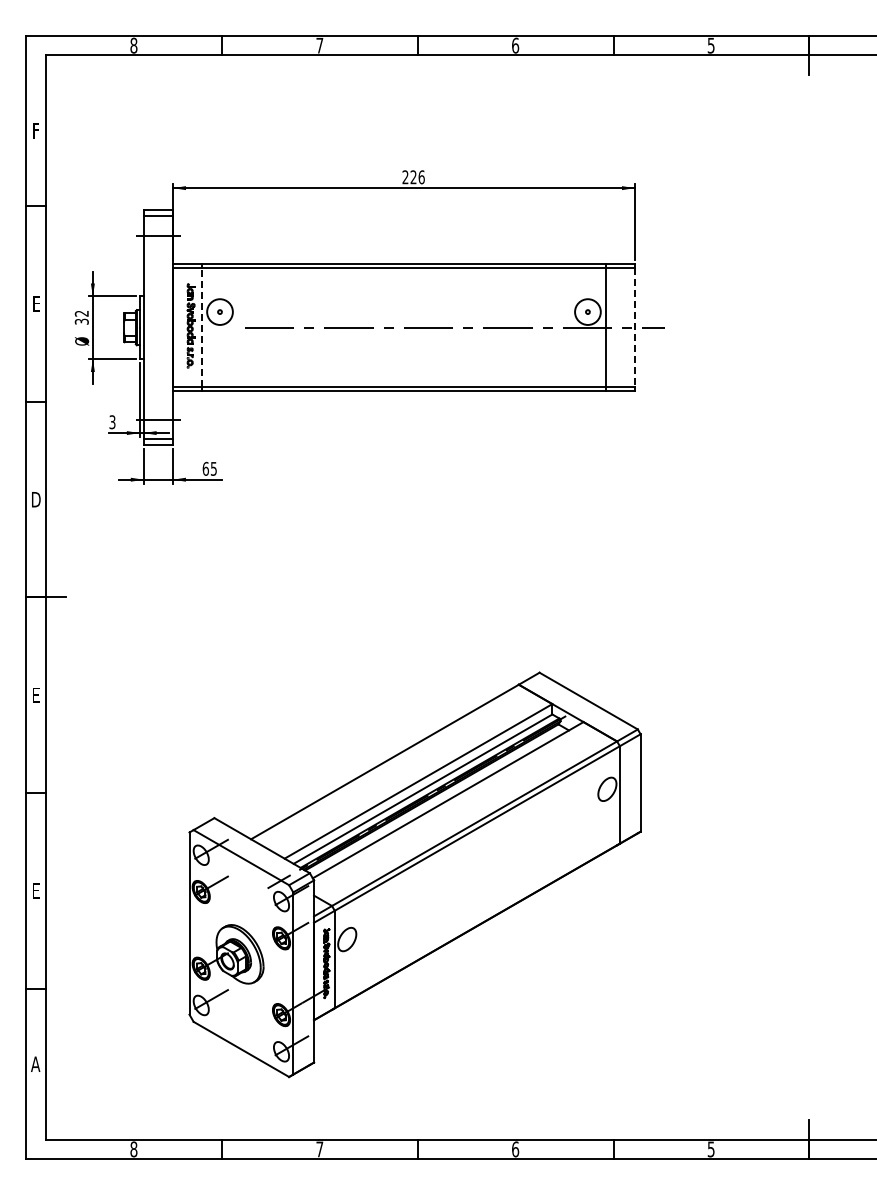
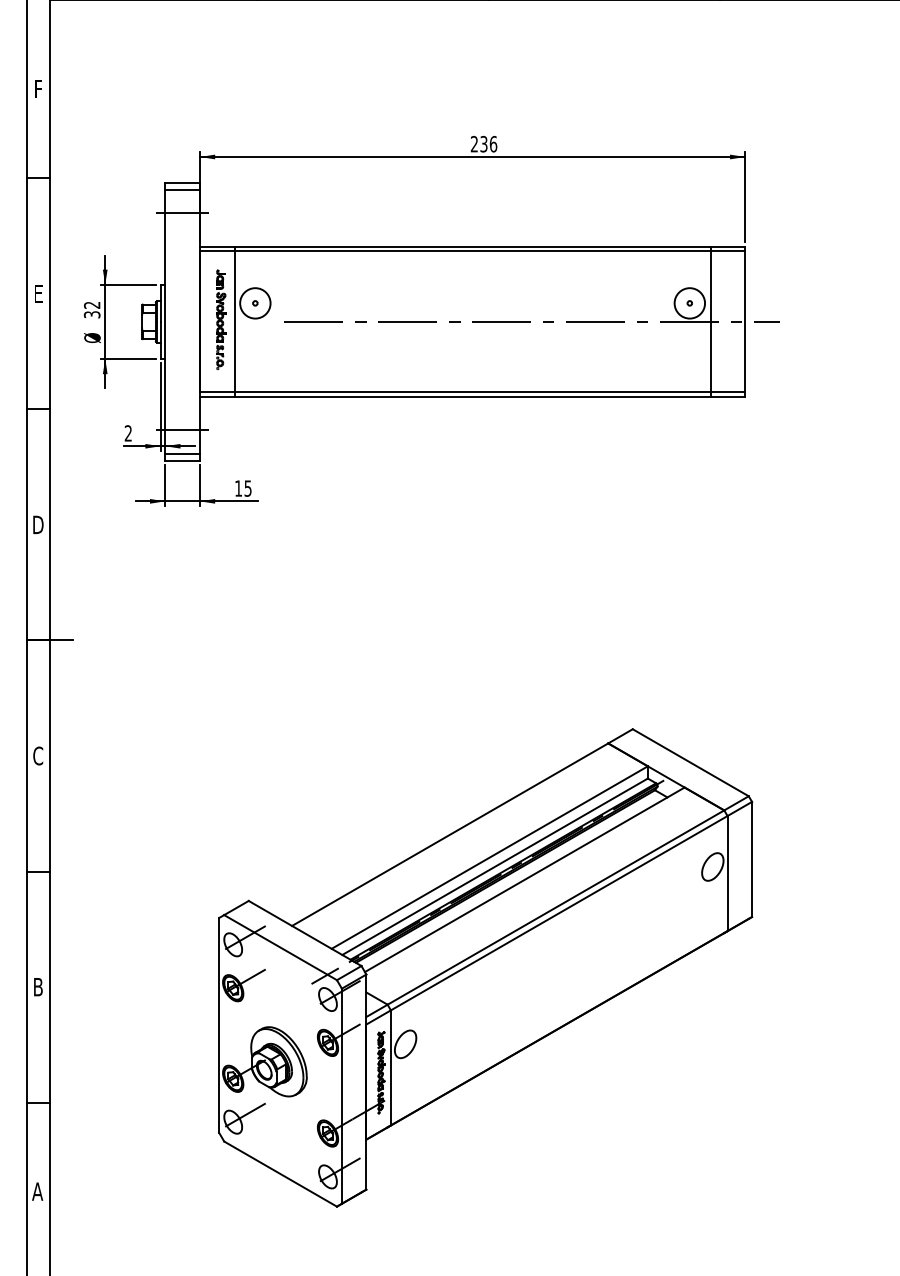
text: (413, 177) -> (483, 144), 226 -> 236
line: (202, 327) -> (234, 321), dashed -> solid
line: (634, 327) -> (744, 321), dashed -> solid
text: (112, 422) -> (128, 433), 3 -> 2
text: (205, 468) -> (238, 488), 65 -> 15
text: (36, 695) -> (38, 756), E -> C
text: (35, 890) -> (37, 986), E -> B

